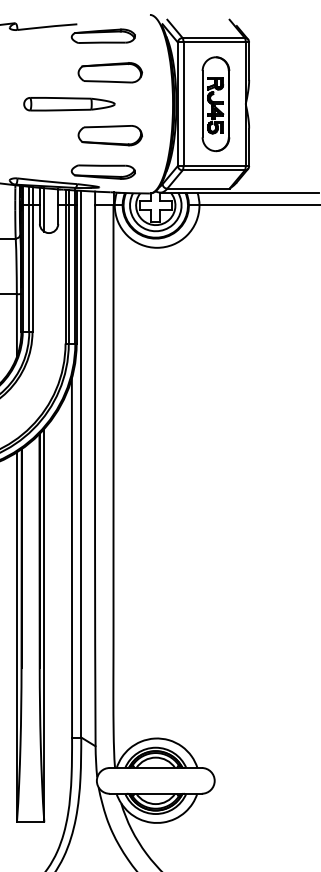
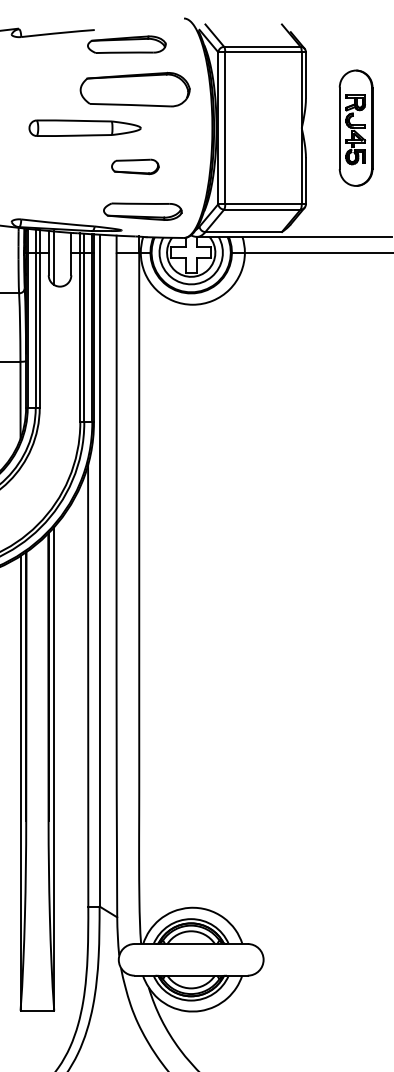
part: (110, 72) -> (135, 89), size x1.4
part: (215, 103) -> (355, 127), moved
part: (110, 135) -> (135, 166), size x0.6
part: (103, 171) -> (142, 211), moved

